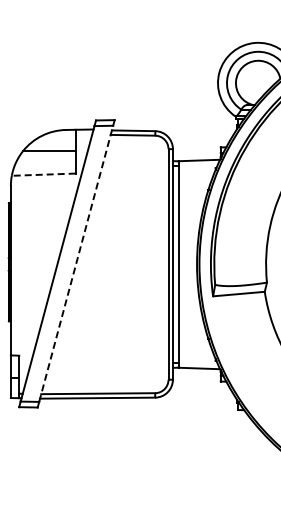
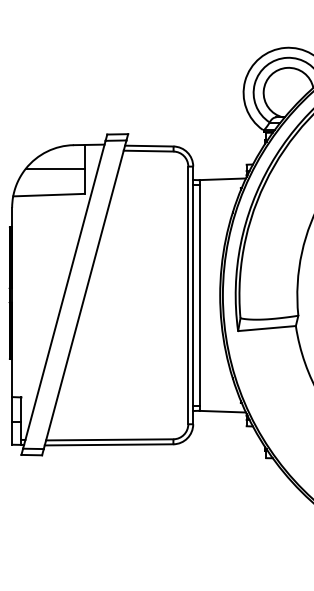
line: (43, 174) -> (48, 194), dashed -> solid
line: (76, 263) -> (85, 294), dashed -> solid

